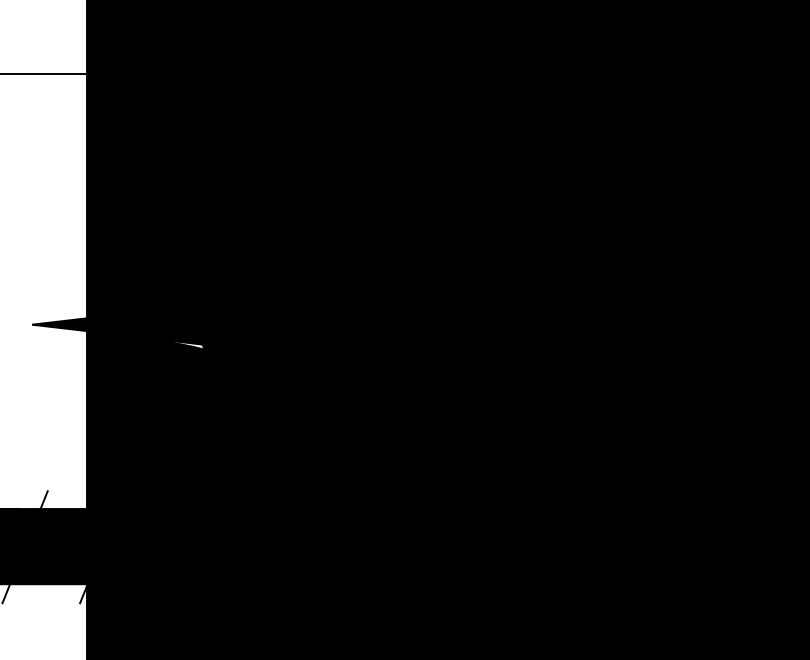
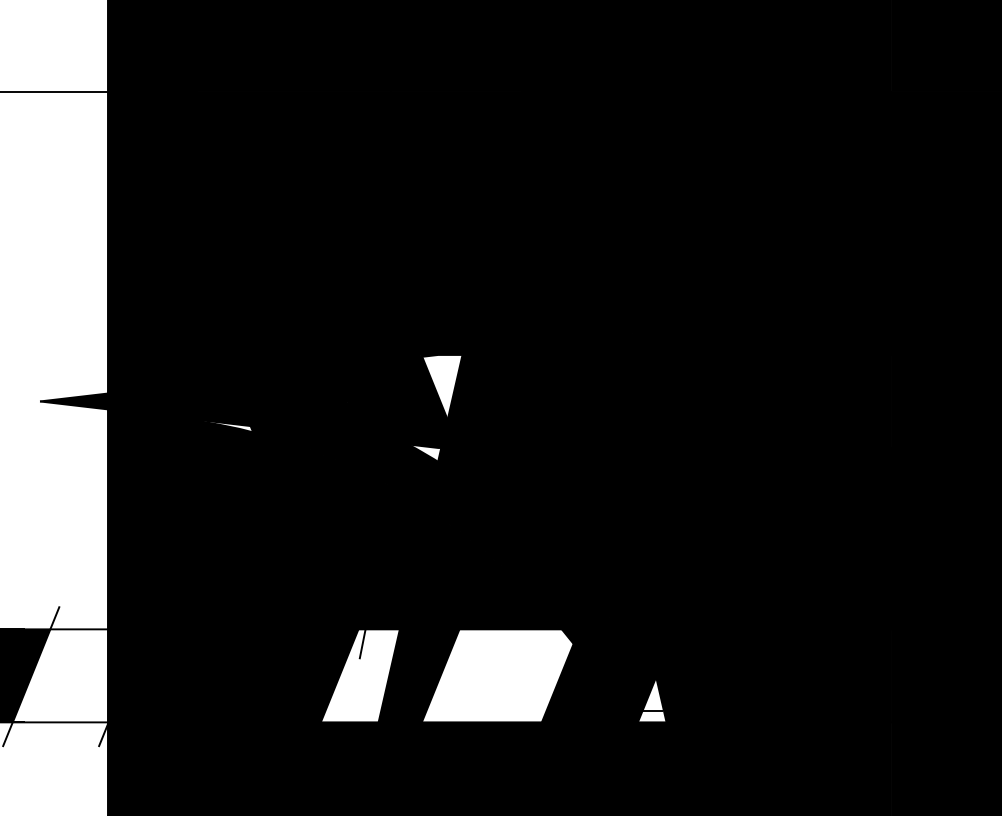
fill: (357, 312) -> (442, 386), removed
fill: (340, 365) -> (421, 451), removed
fill: (47, 546) -> (59, 675), removed
fill: (290, 546) -> (359, 675), removed
fill: (402, 546) -> (497, 675), removed
fill: (526, 565) -> (651, 699), removed

